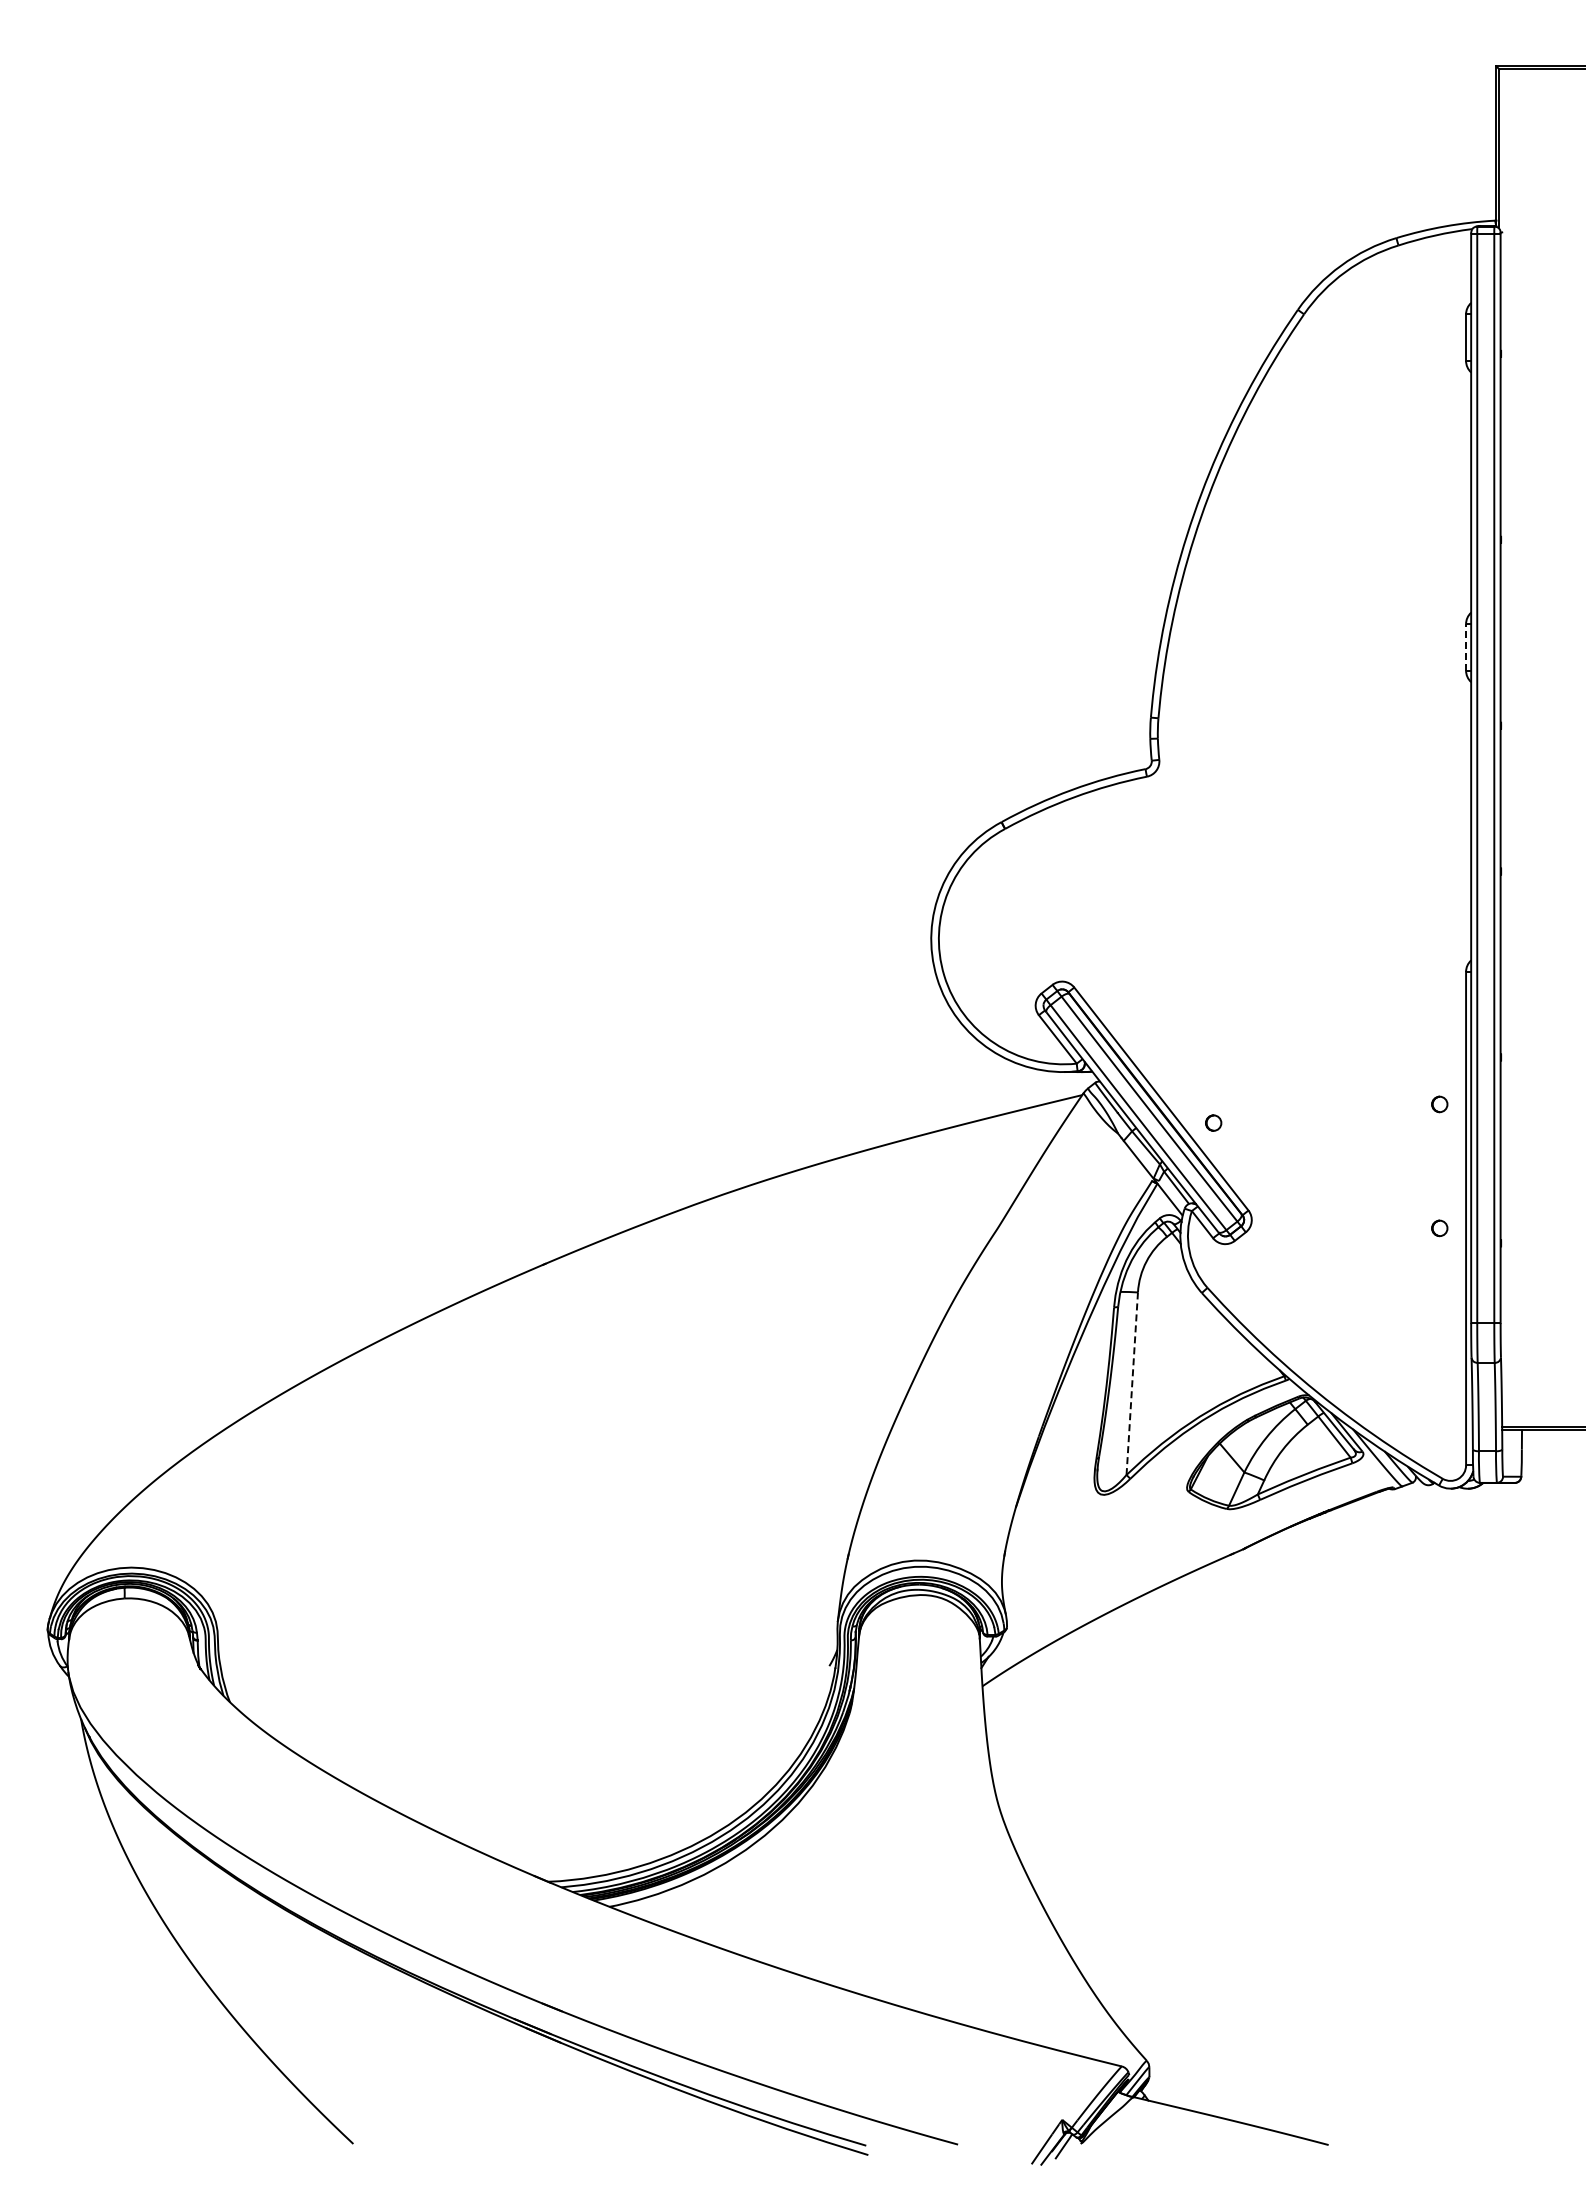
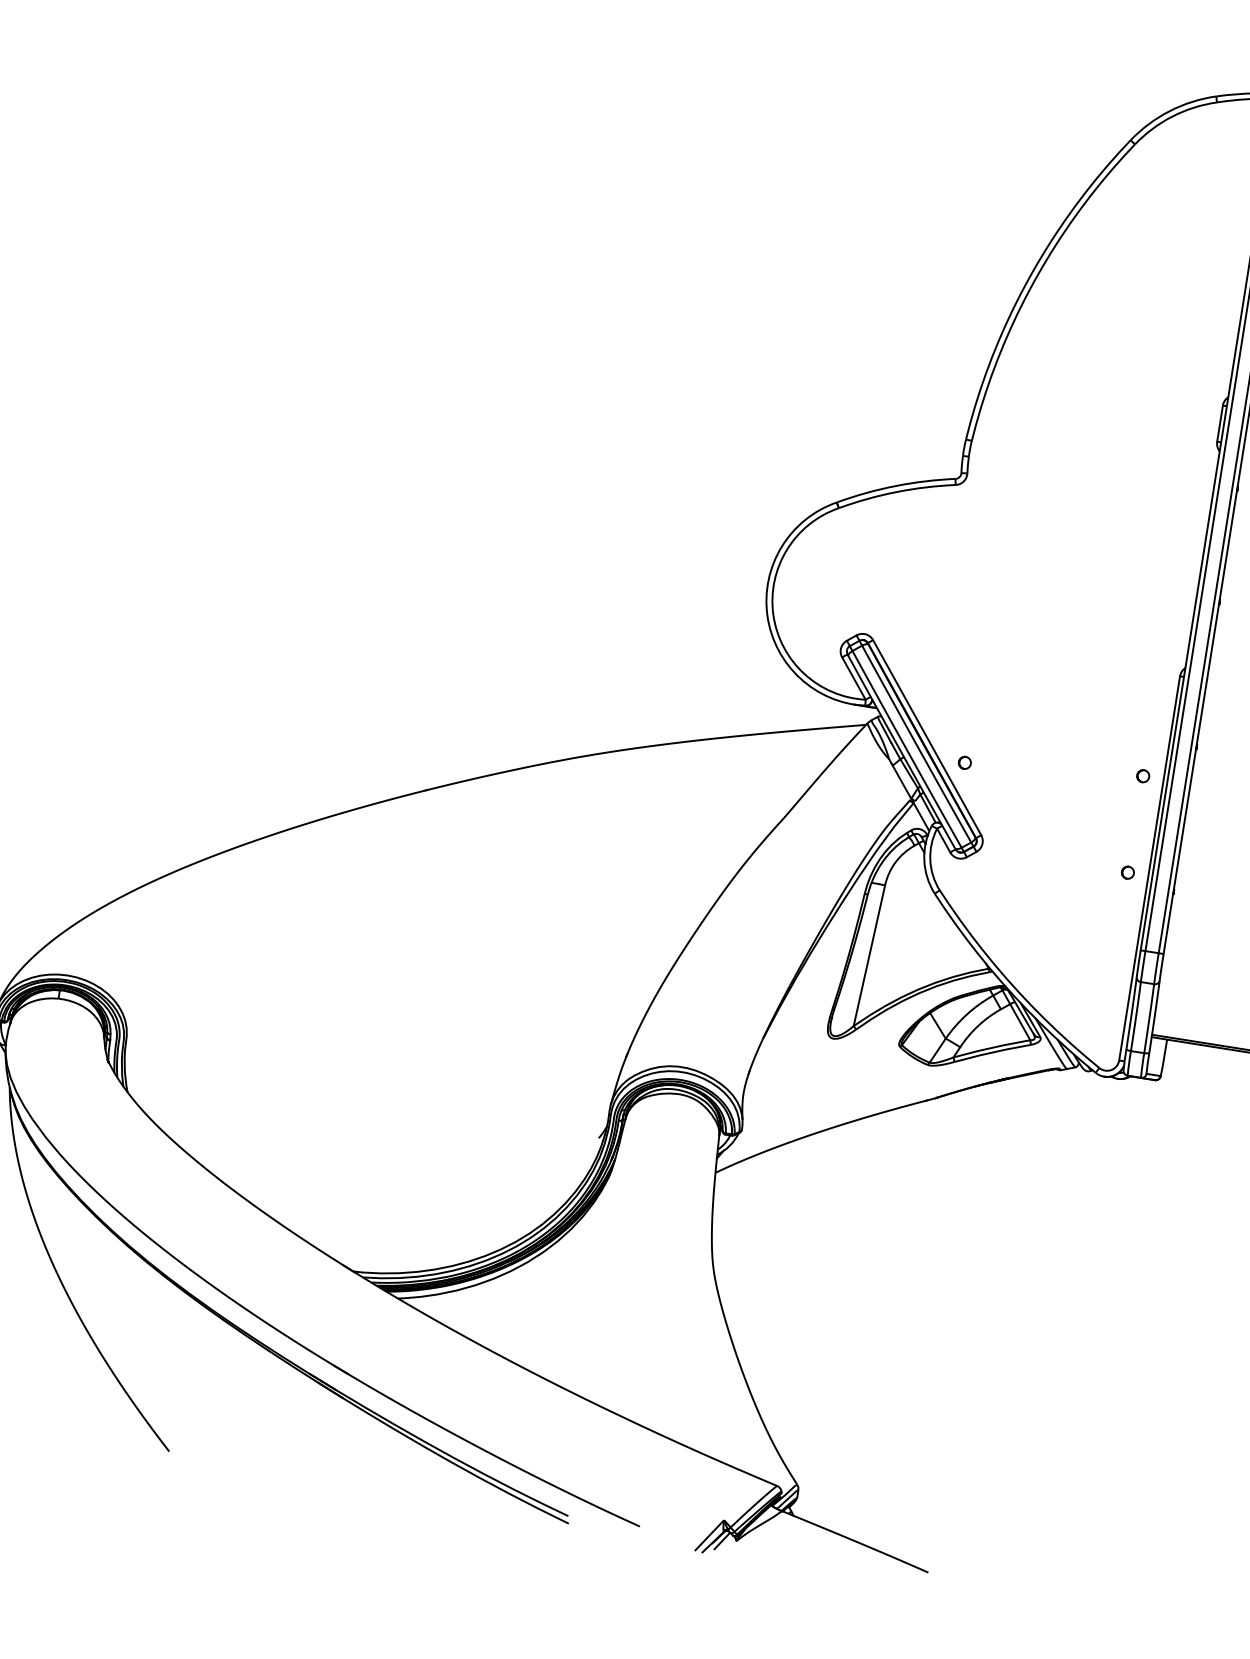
line: (1466, 646) -> (1220, 423), dashed -> solid
line: (1132, 1384) -> (869, 956), dashed -> solid

